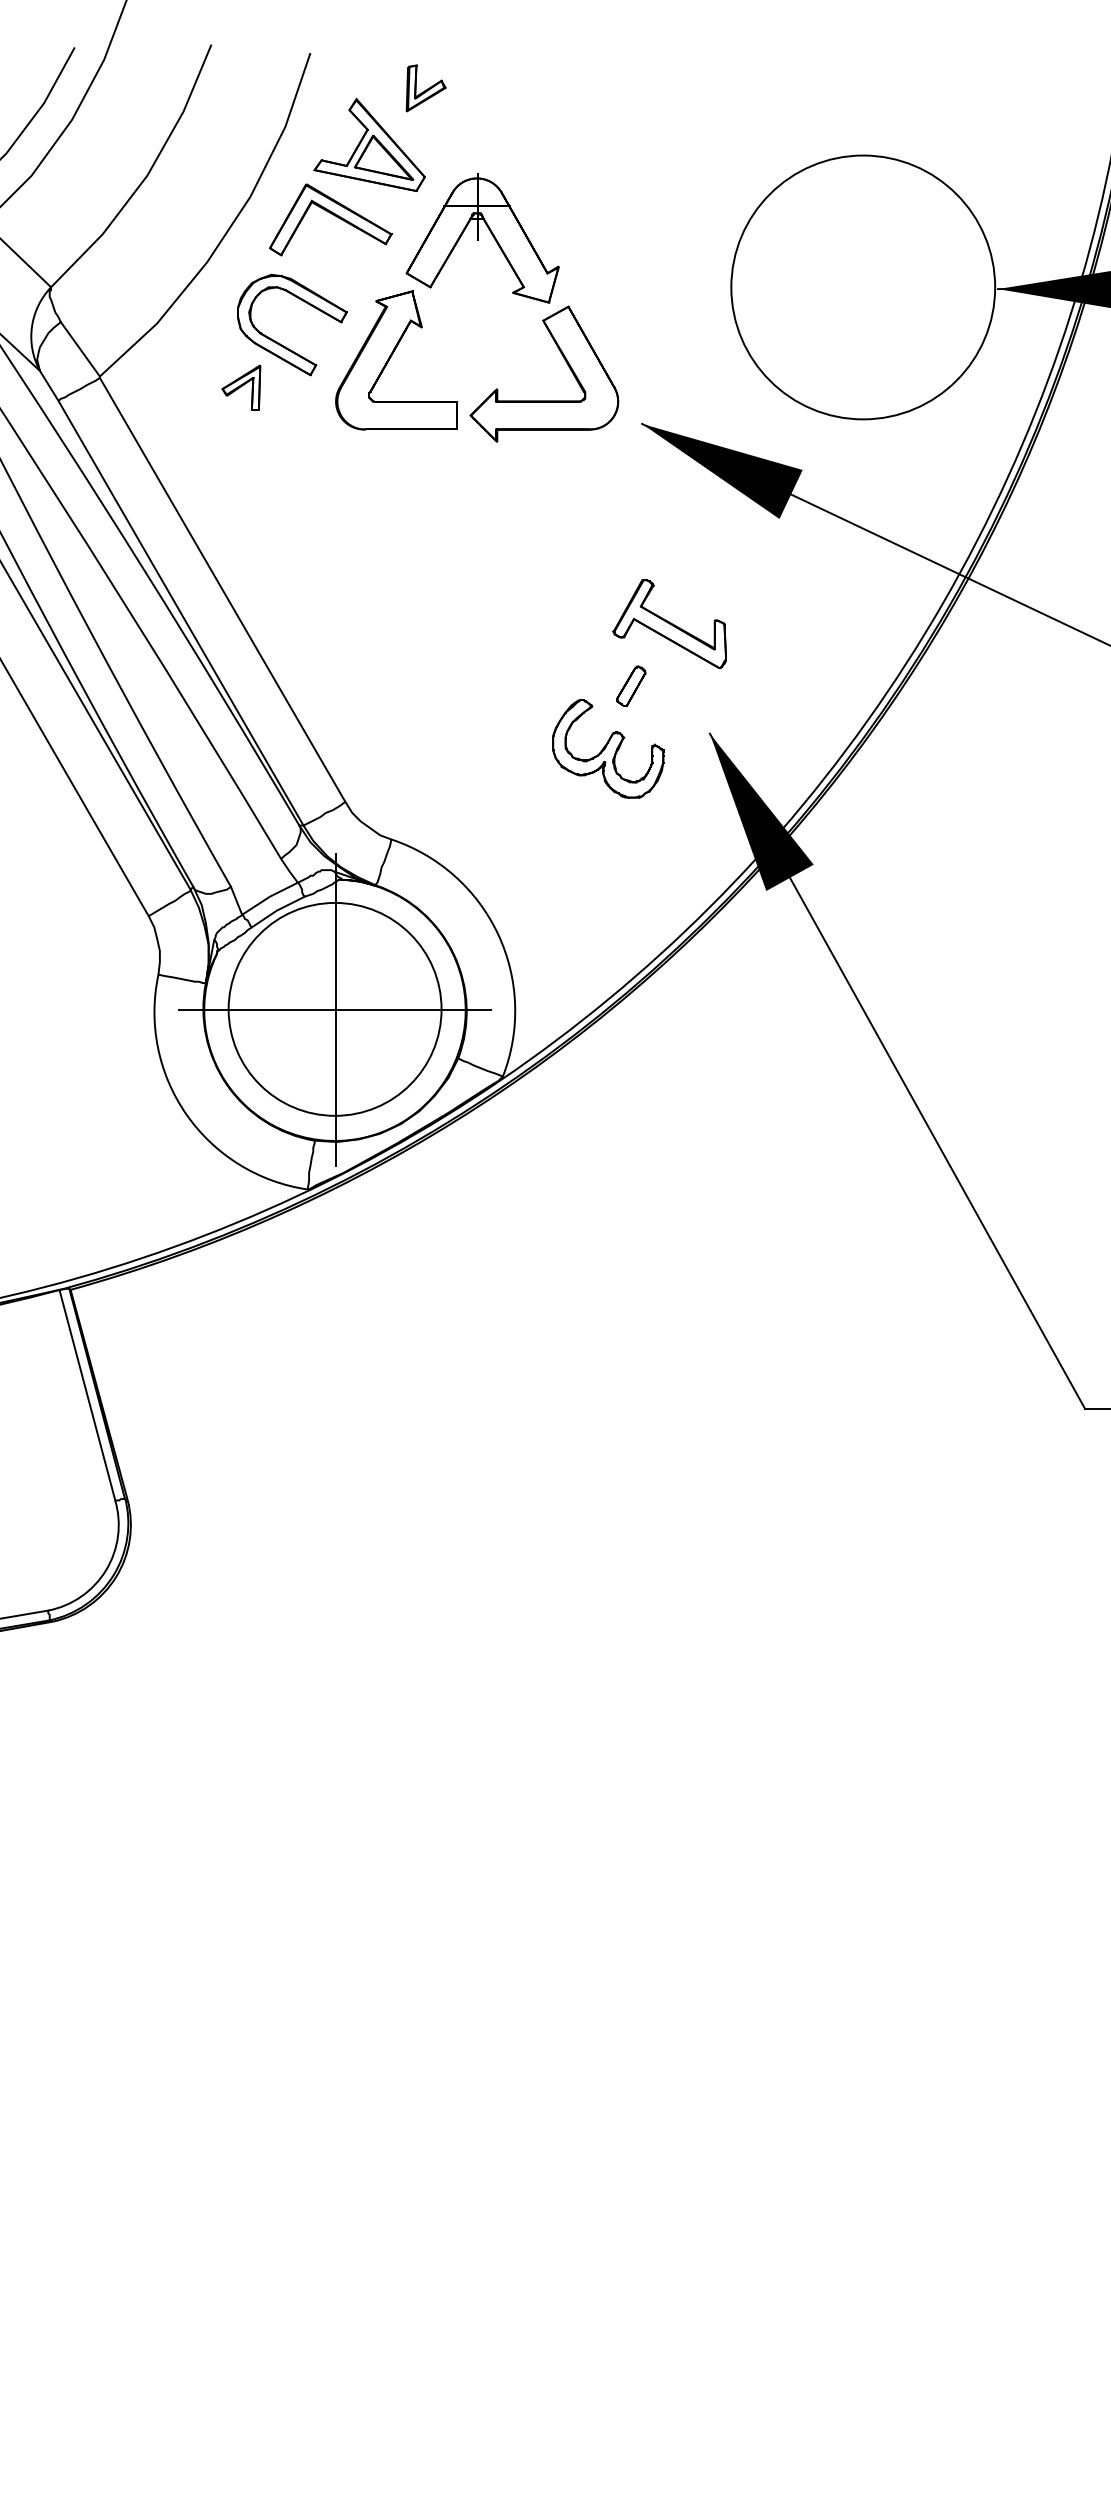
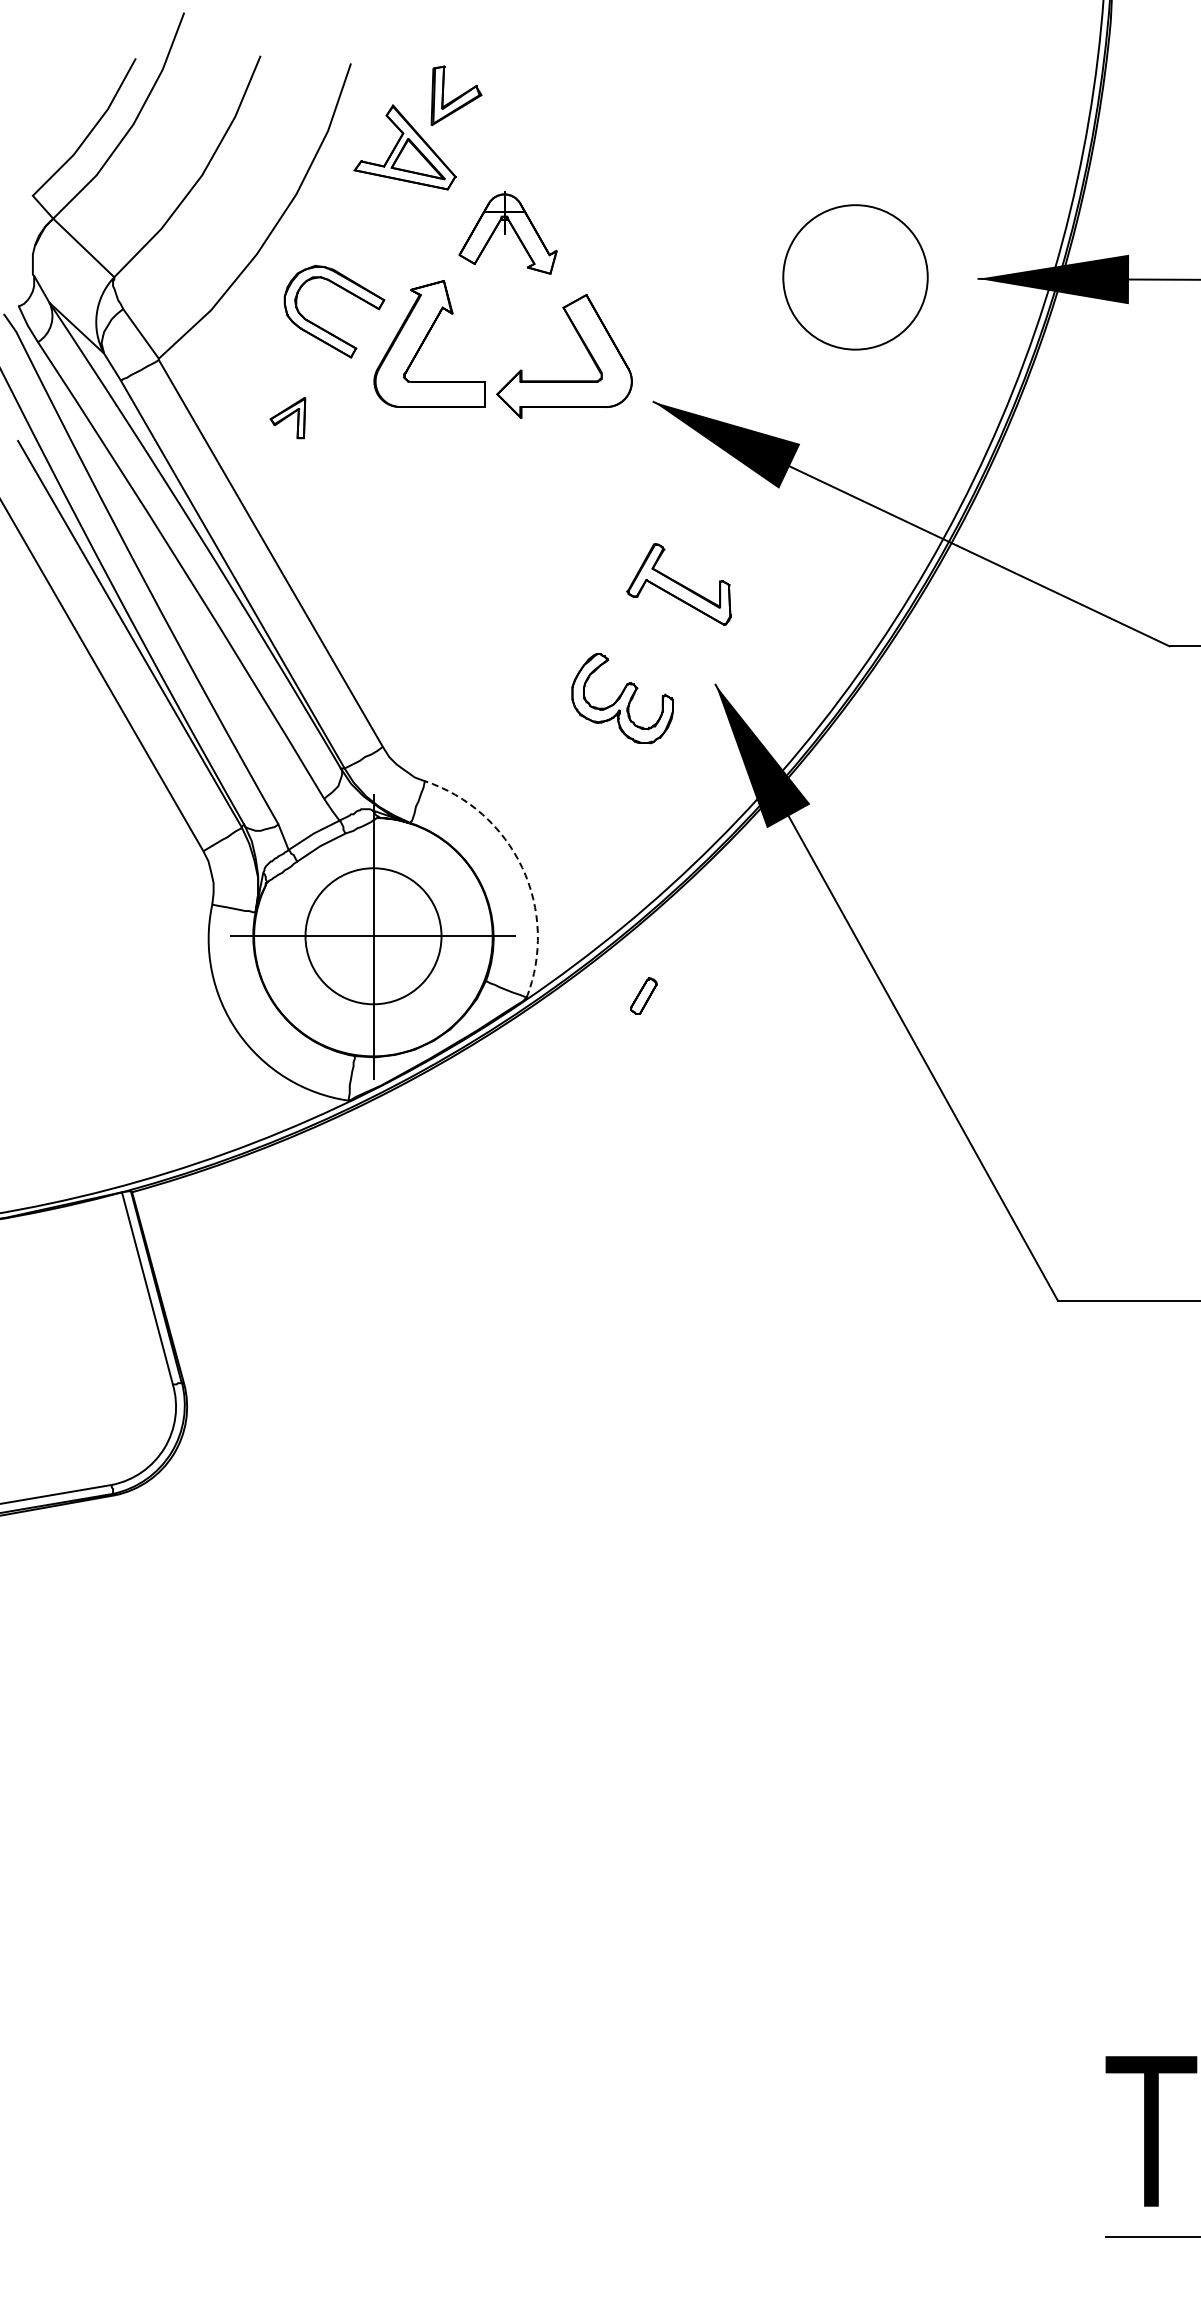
part: (426, 88) -> (456, 95), size x1.4
part: (330, 219) -> (369, 215), removed
part: (481, 238) -> (507, 232), size x0.7
circle: (863, 287) -> (855, 277), size x0.6
part: (240, 387) -> (287, 417), moved
part: (630, 685) -> (643, 995), moved
arc: (498, 934) -> (522, 867), solid -> dashed
circle: (335, 1009) -> (373, 936), size x0.7

